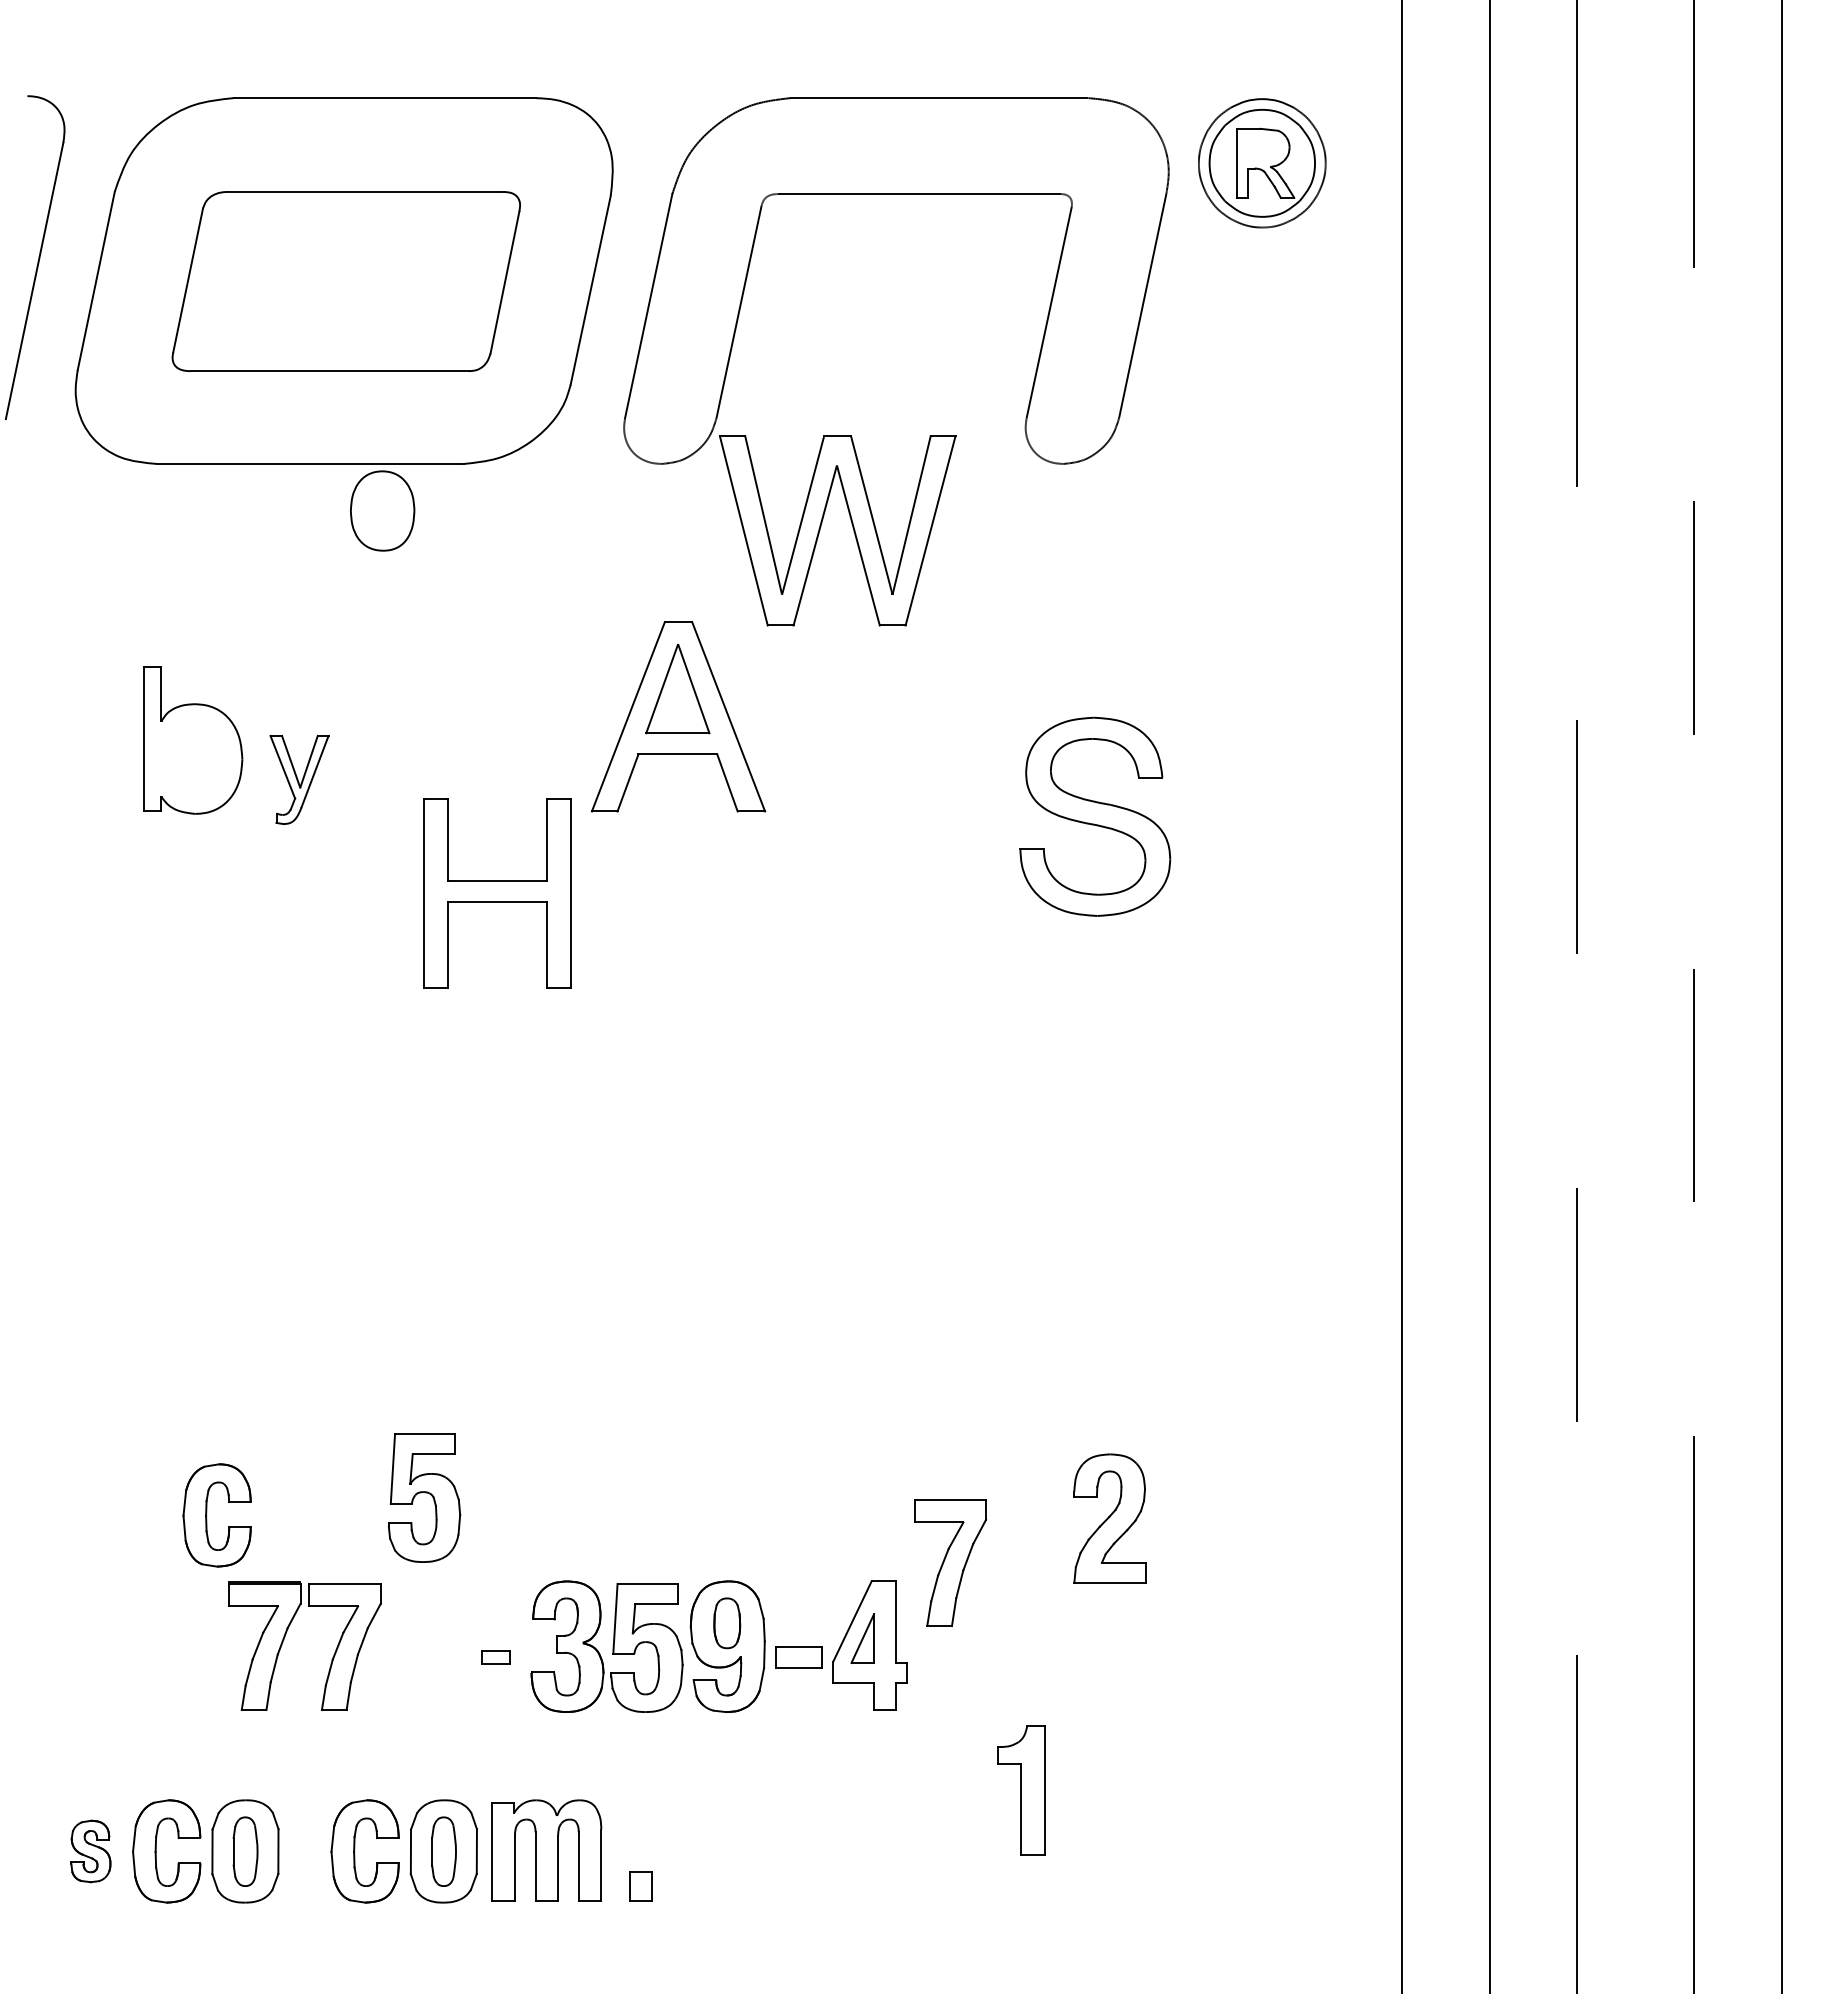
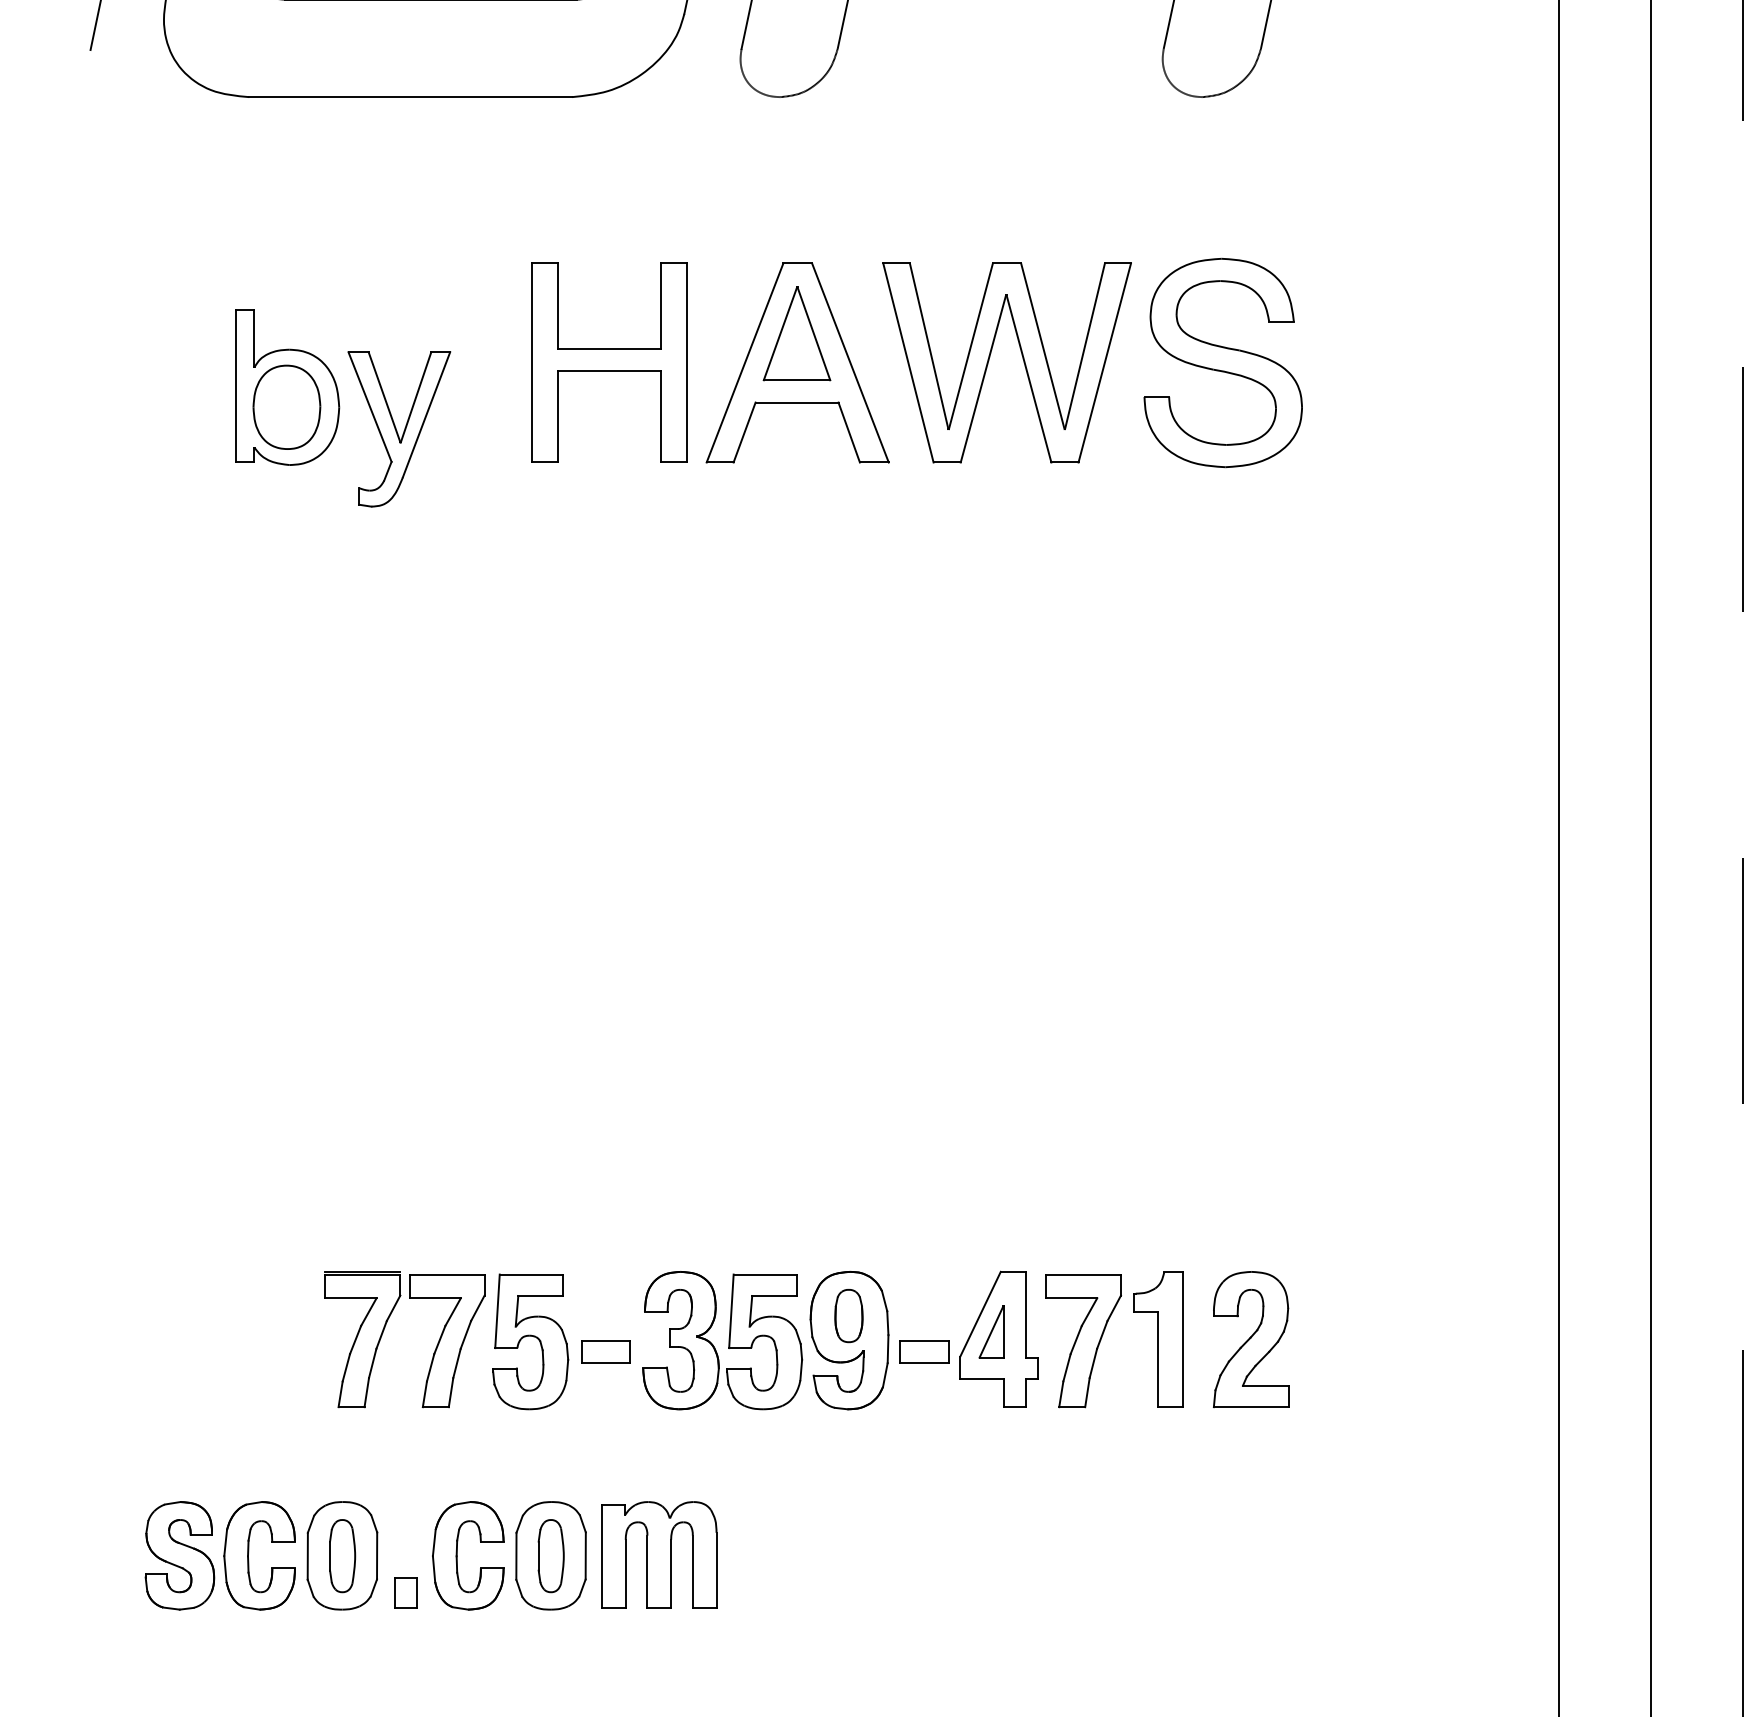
part: (382, 510) -> (286, 406), moved
part: (852, 528) -> (1022, 360), moved
part: (299, 779) -> (399, 428), size x1.67
part: (1095, 816) -> (1223, 362), moved
part: (497, 893) -> (609, 362), moved
part: (424, 1497) -> (530, 1341), moved
part: (207, 1513) -> (302, 1200), removed
part: (1109, 1518) -> (1250, 1339), moved
part: (950, 1562) -> (1083, 1340), moved
part: (495, 1657) -> (605, 1351), size x1.67
part: (1021, 1790) -> (1158, 1339), moved
part: (90, 1851) -> (179, 1555), size x1.67
part: (640, 1886) -> (405, 1592), moved

